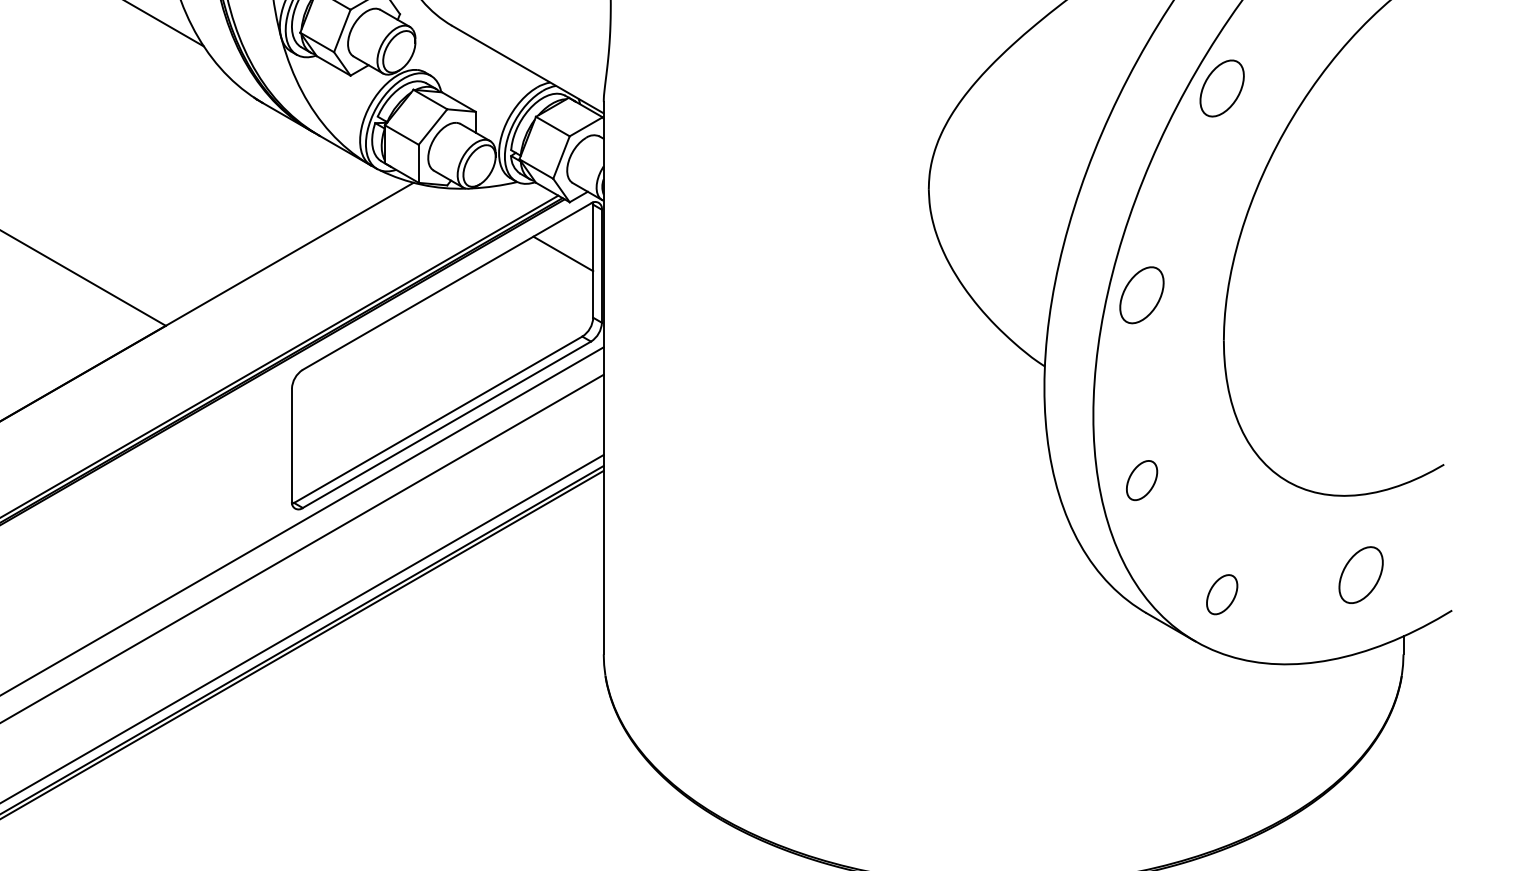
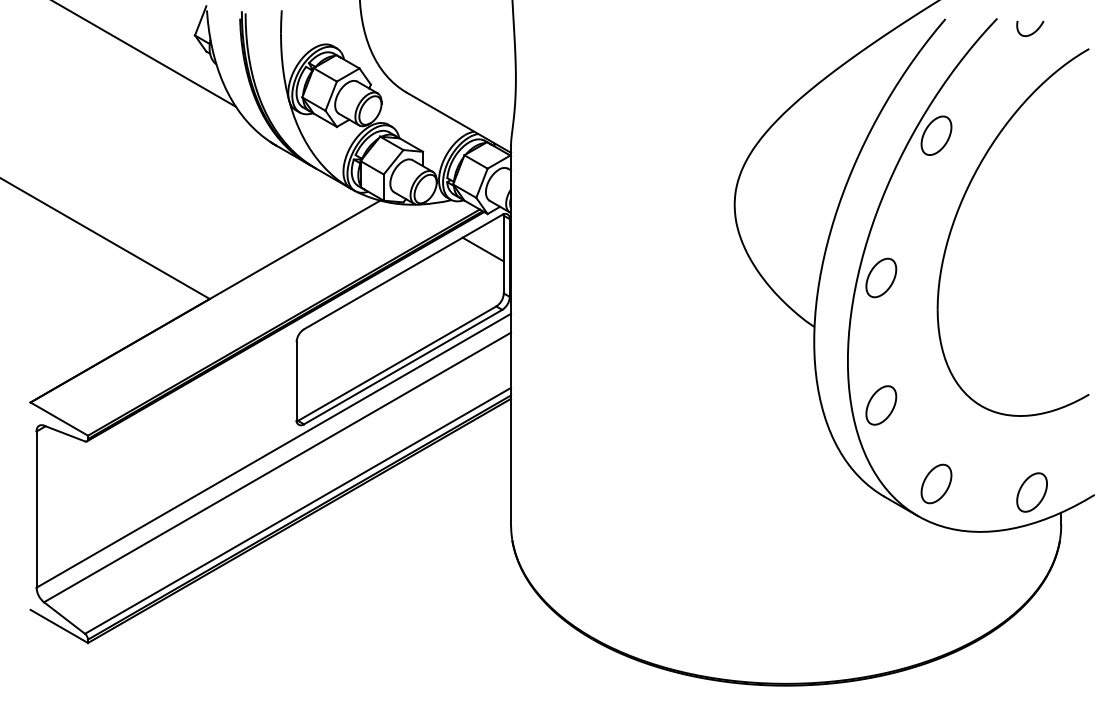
part: (1142, 480) -> (881, 405), size x1.43
part: (1360, 575) -> (1031, 492), moved
part: (1222, 593) -> (936, 483), size x1.43

